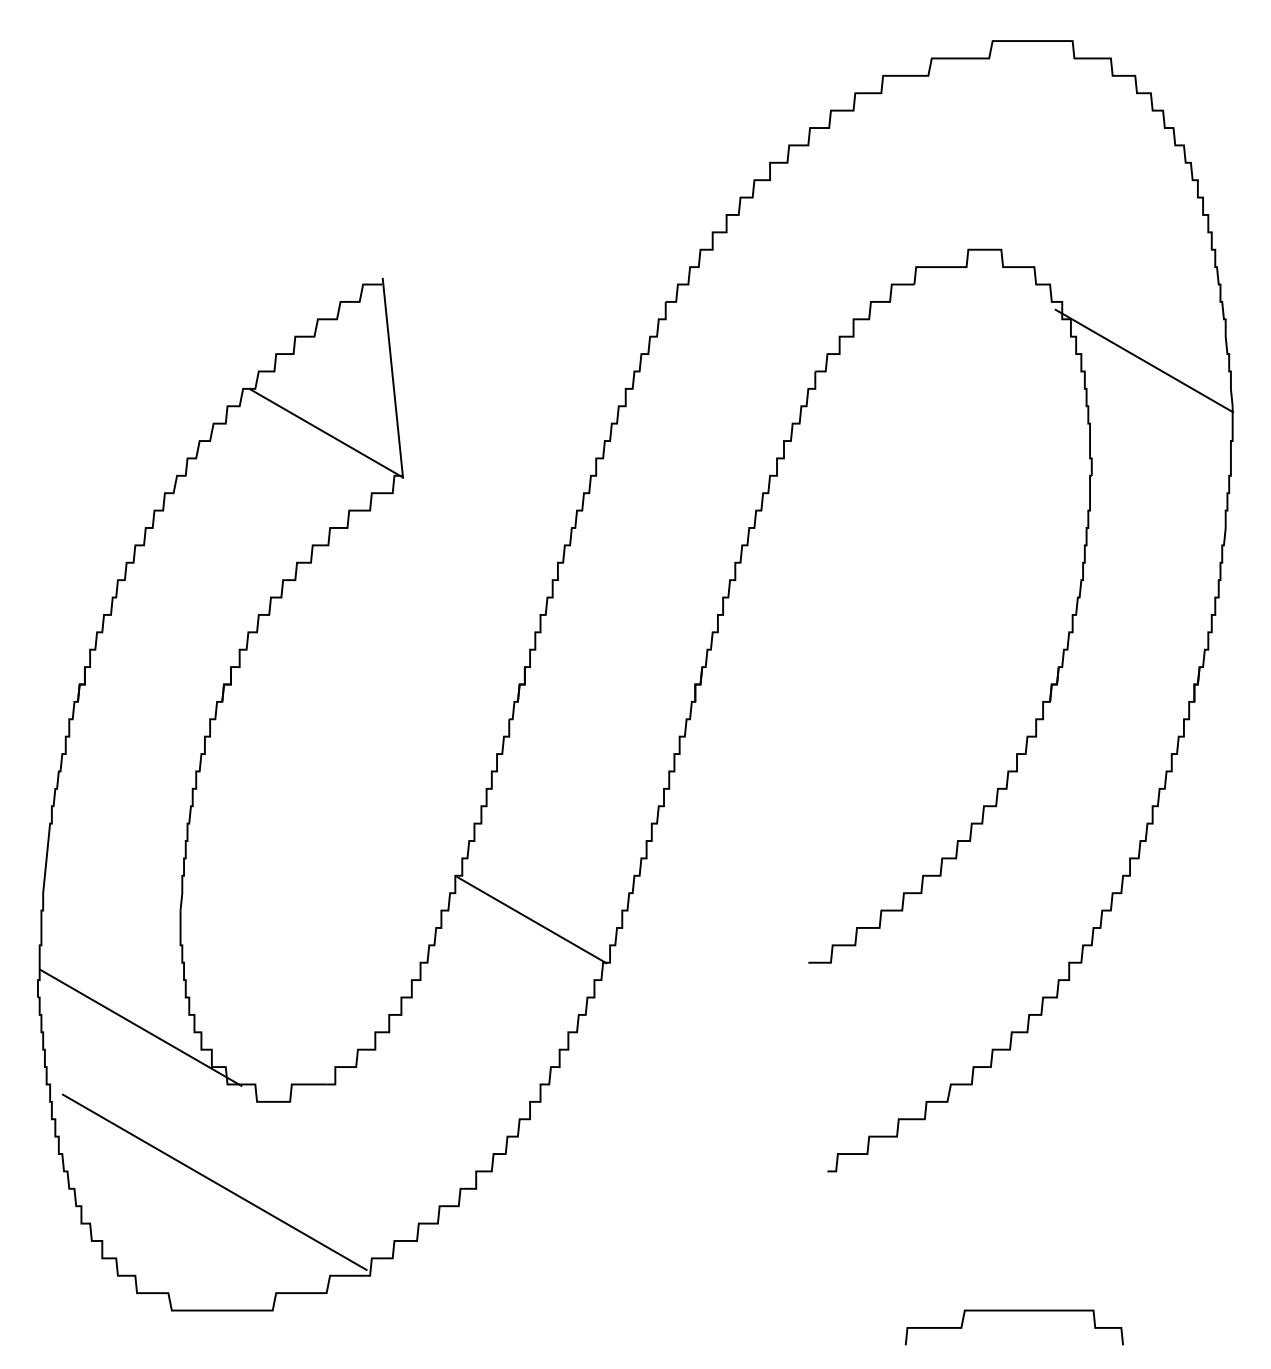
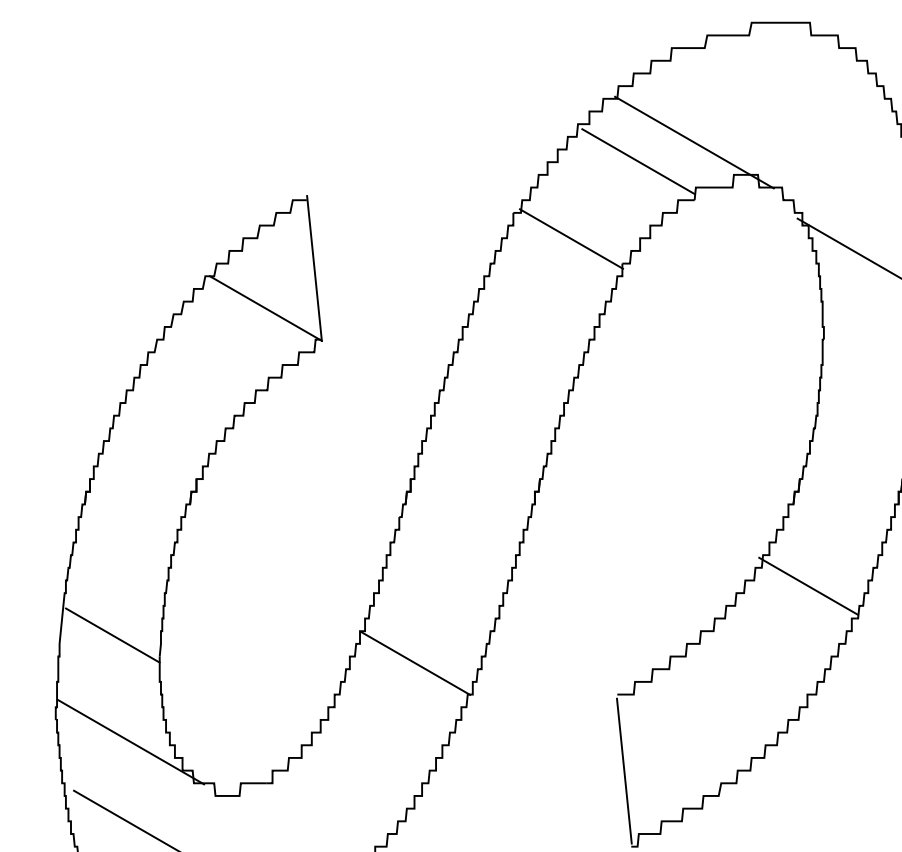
line: (914, 205) -> (694, 142), added
line: (837, 231) -> (638, 161), added
line: (745, 337) -> (571, 238), added
line: (1070, 813) -> (808, 585), added
line: (116, 881) -> (113, 635), added
line: (817, 1067) -> (623, 770), added

